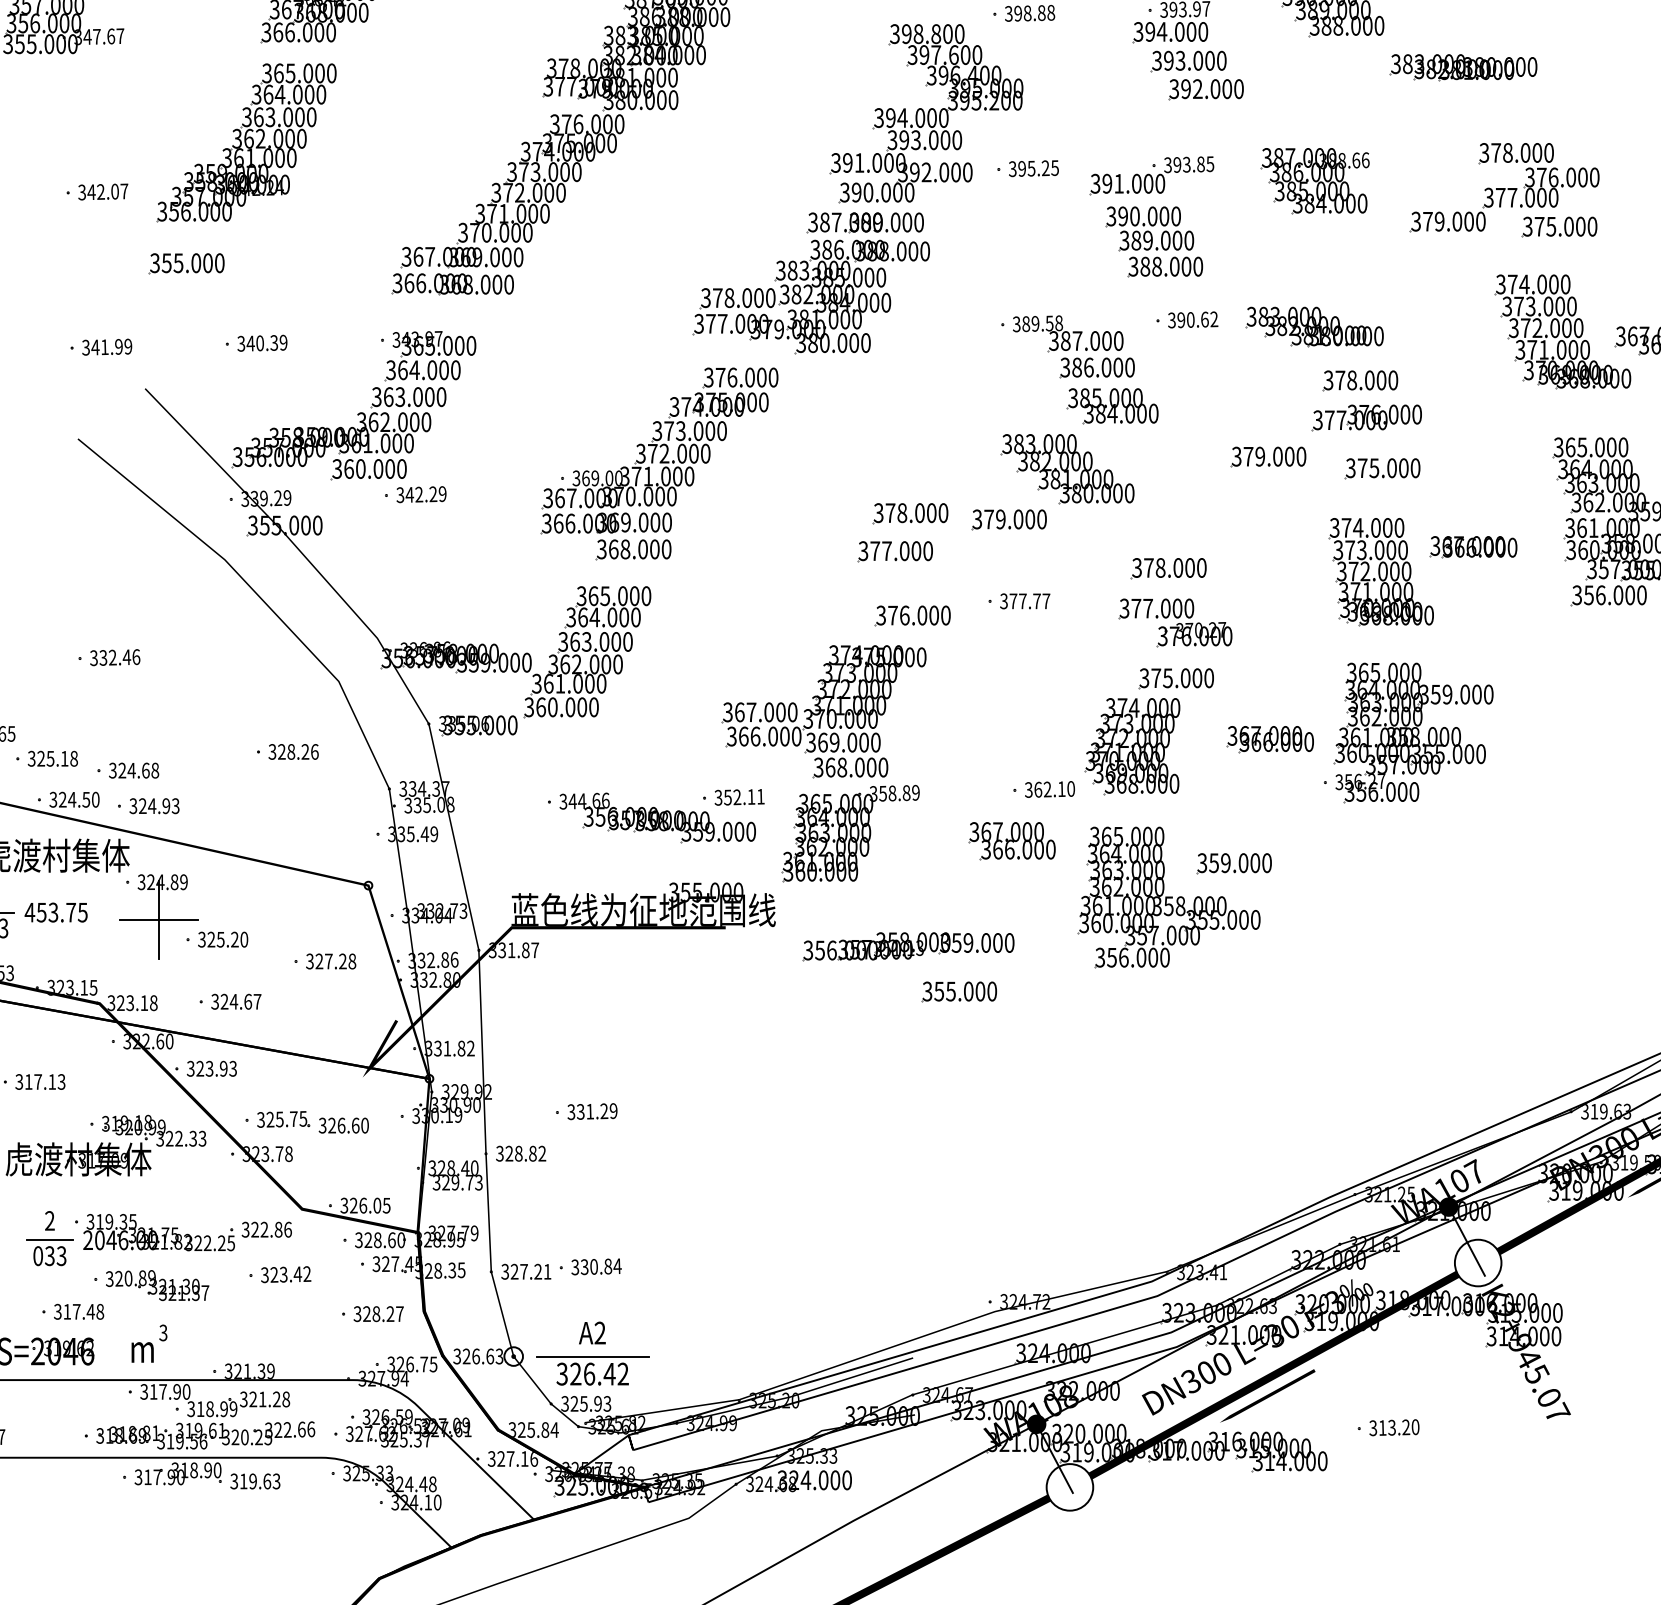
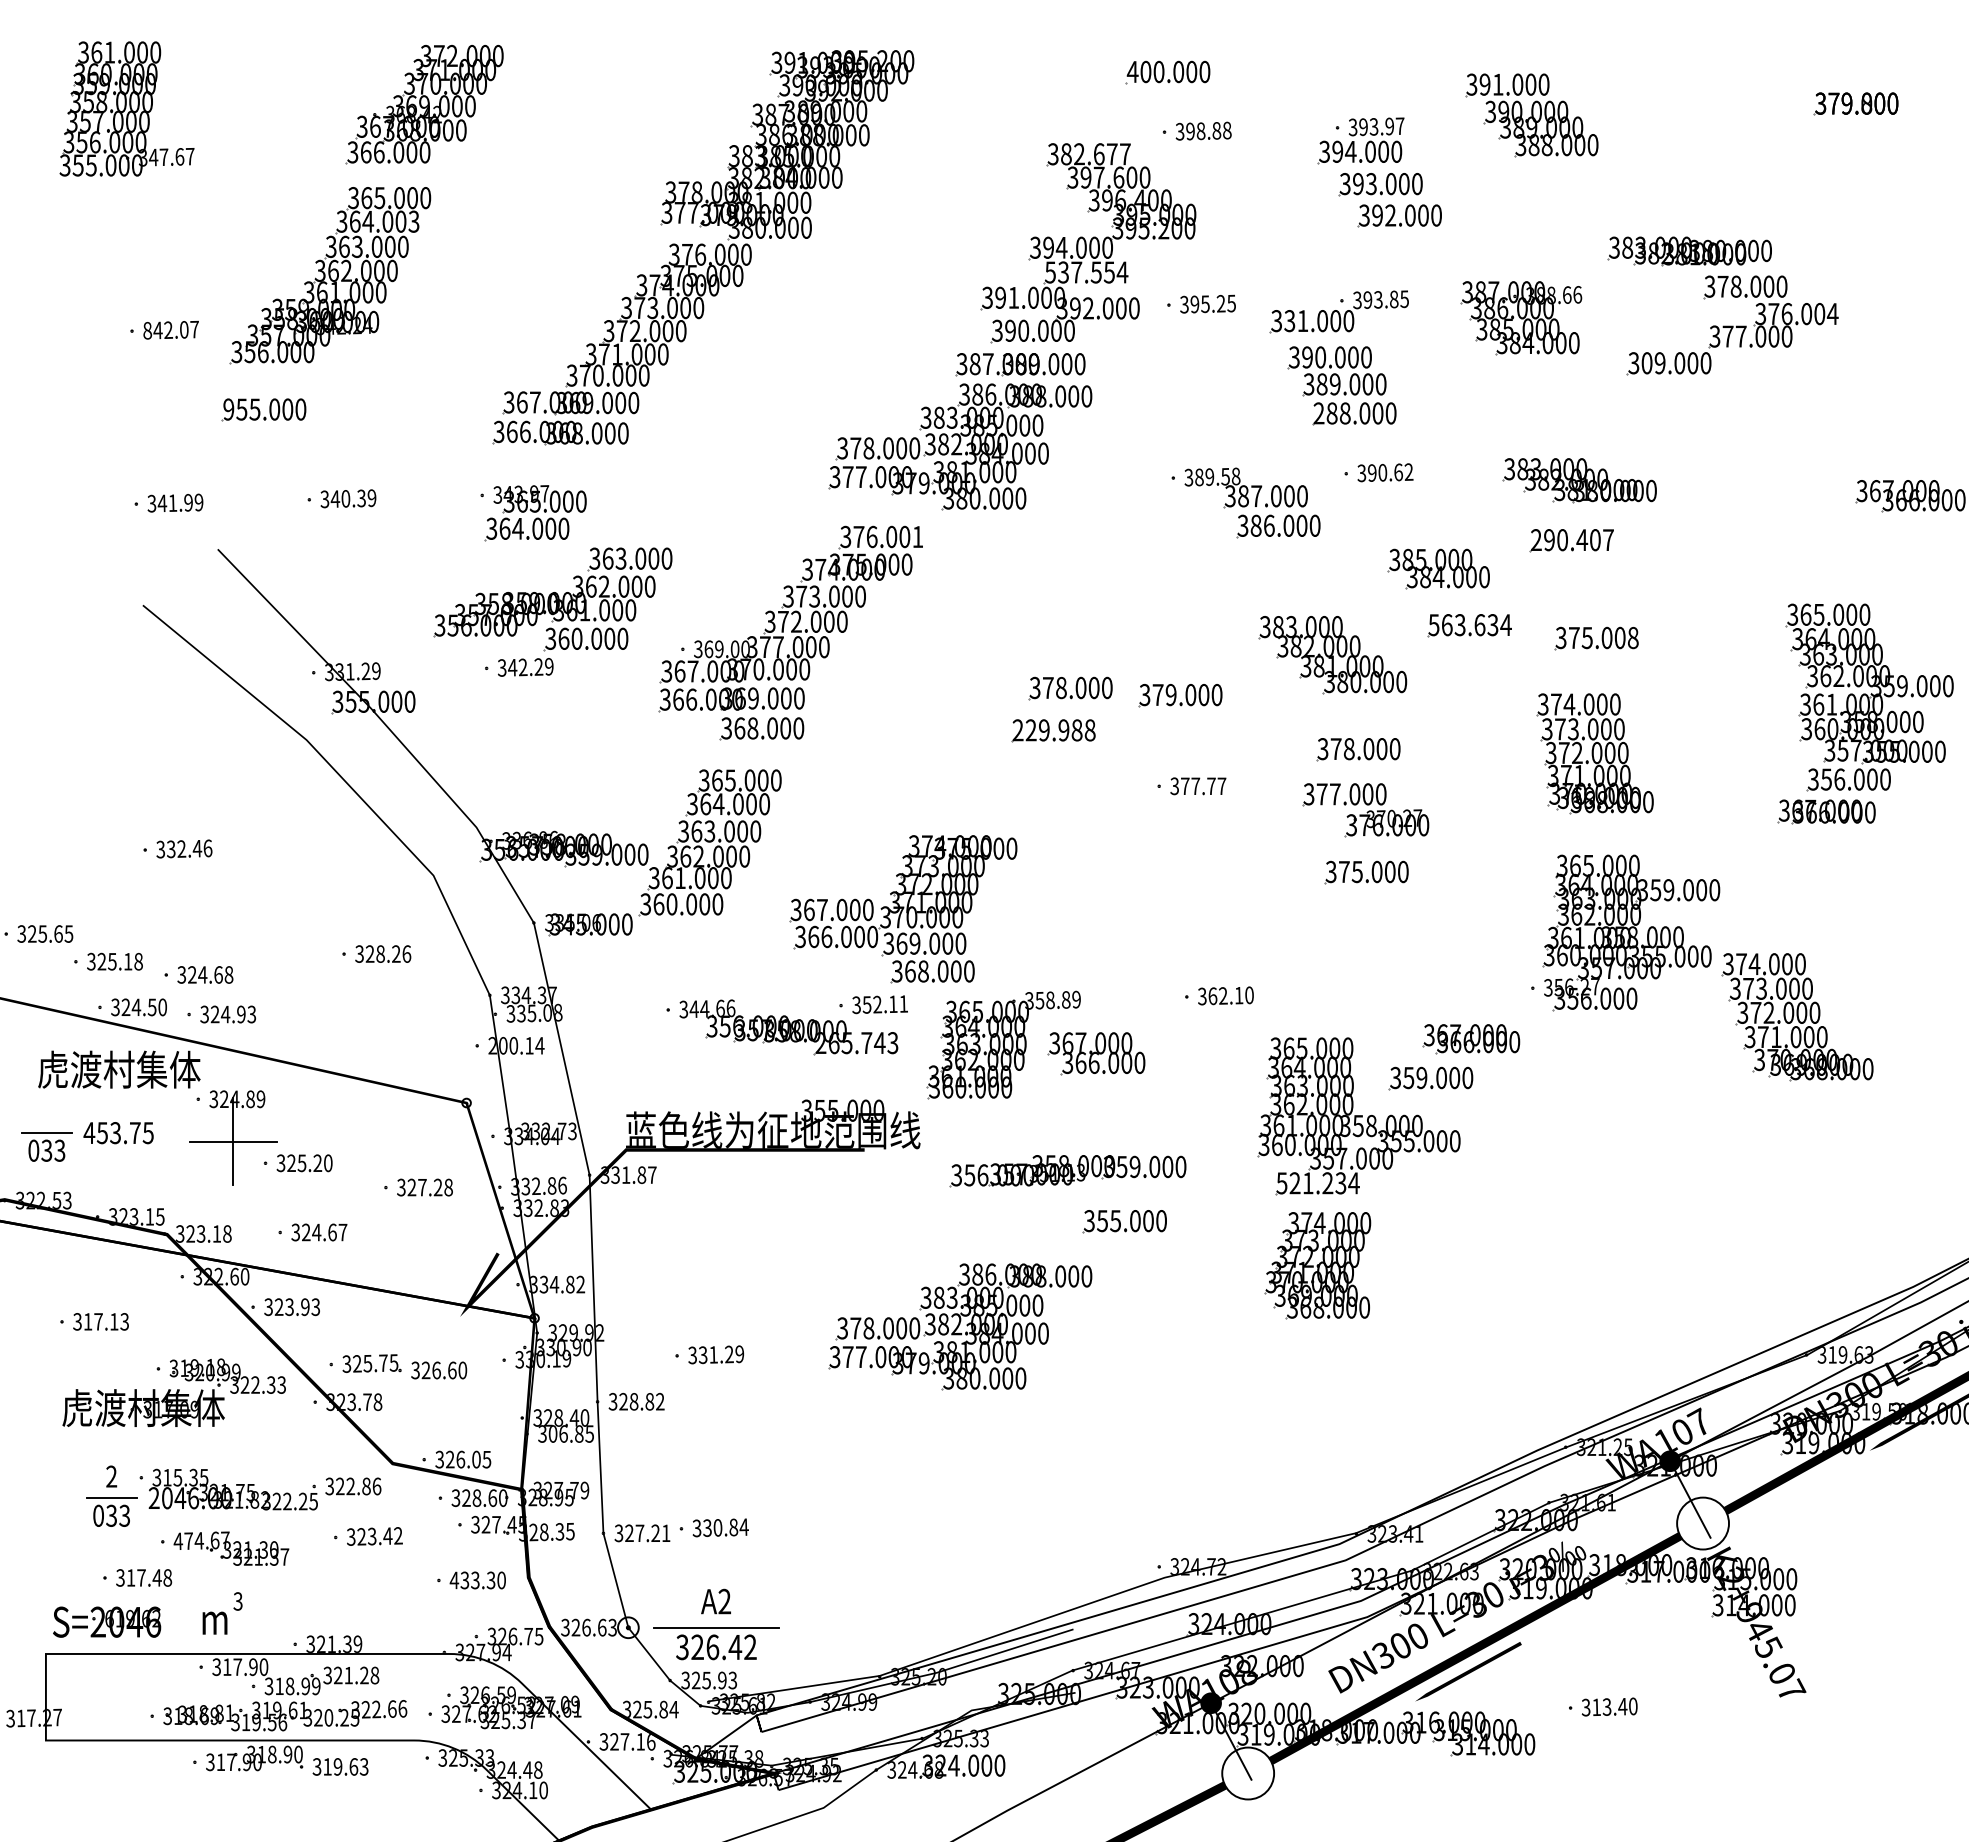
text: (932, 34) -> (1095, 154), 398.800 -> 382.677
part: (1463, 67) -> (1689, 251), moved
text: (320, 94) -> (413, 221), 364.000 -> 364.003
text: (924, 140) -> (1086, 272), 393.000 -> 537.554
text: (1594, 177) -> (1832, 314), 376.000 -> 376.004
text: (1107, 184) -> (1289, 321), 391.000 -> 331.000
text: (82, 192) -> (147, 330), 342.07 -> 842.07
text: (1427, 221) -> (1646, 363), 379.000 -> 309.000
part: (1559, 227) -> (1793, 369), removed
text: (154, 263) -> (228, 409), 355.000 -> 955.000
text: (1133, 266) -> (1318, 413), 388.000 -> 288.000
part: (1314, 326) -> (1579, 480), moved
part: (1562, 332) -> (1797, 1017), moved
text: (773, 377) -> (917, 536), 376.000 -> 376.001
text: (1360, 380) -> (1571, 540), 378.000 -> 290.407
part: (1112, 405) -> (1438, 568), moved
part: (1366, 417) -> (1578, 581), removed
part: (338, 433) -> (552, 599), moved
text: (1269, 457) -> (1470, 625), 379.000 -> 563.634
text: (1414, 467) -> (1632, 637), 375.000 -> 375.008
part: (1067, 469) -> (1332, 655), moved
text: (648, 475) -> (778, 646), 371.000 -> 377.000
text: (263, 498) -> (349, 671), 339.29 -> 331.29
part: (1473, 546) -> (1826, 811), moved
text: (895, 551) -> (1053, 730), 377.000 -> 229.988
part: (912, 615) -> (1072, 802), removed
part: (824, 711) -> (903, 909), moved
text: (459, 725) -> (568, 924), 355.000 -> 345.000
part: (1270, 739) -> (1471, 1039), moved
part: (1132, 746) -> (1317, 1265), moved
text: (718, 832) -> (856, 1043), 359.000 -> 265.743
text: (413, 833) -> (516, 1045), 335.49 -> 200.14
part: (1011, 841) -> (1096, 1053), moved
text: (1133, 957) -> (1318, 1183), 356.000 -> 521.234
text: (456, 979) -> (564, 1207), 332.80 -> 332.83
text: (447, 1048) -> (554, 1284), 331.82 -> 334.82
part: (811, 1086) -> (960, 1326), added
text: (461, 1182) -> (570, 1433), 329.73 -> 306.85
text: (109, 1221) -> (177, 1477), 319.35 -> 315.35
text: (130, 1278) -> (201, 1540), 320.89 -> 474.67
text: (378, 1314) -> (477, 1580), 328.27 -> 433.30
text: (47, 1348) -> (109, 1618), 319.62 -> 619.62
text: (1405, 1427) -> (1622, 1706), 313.20 -> 313.40

